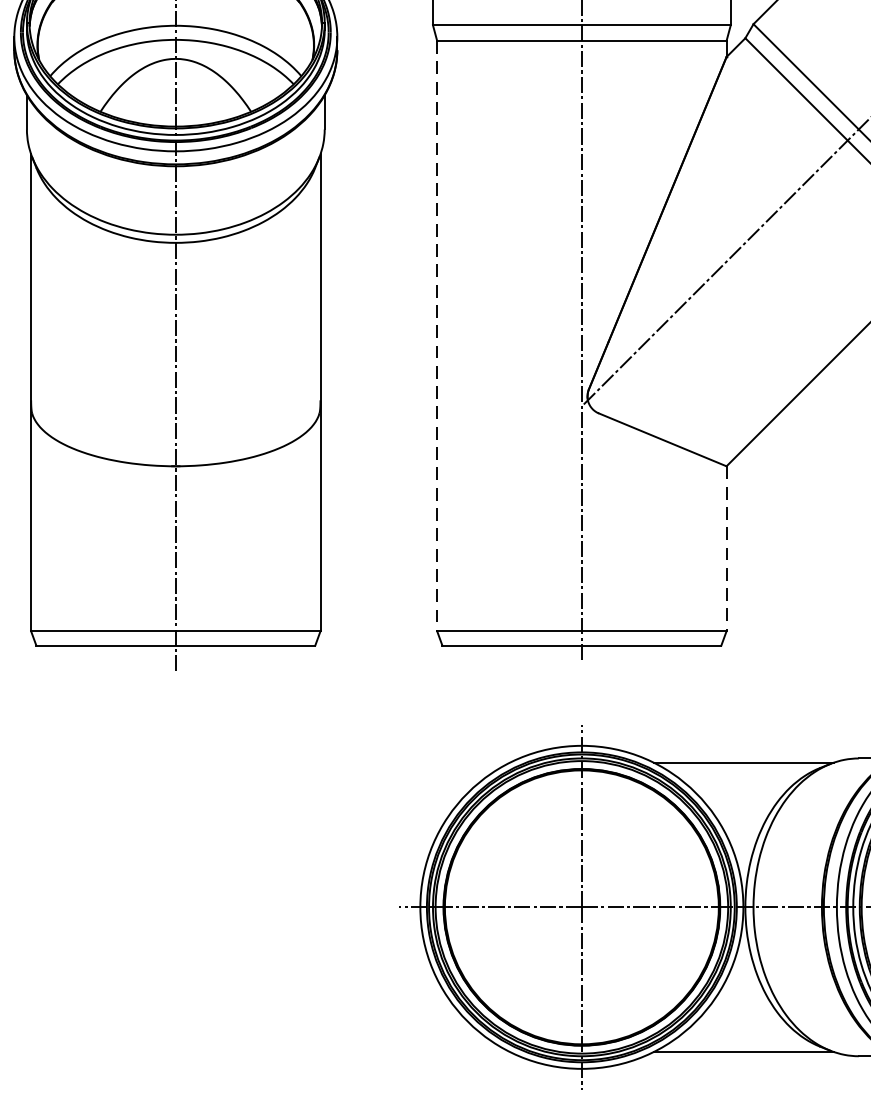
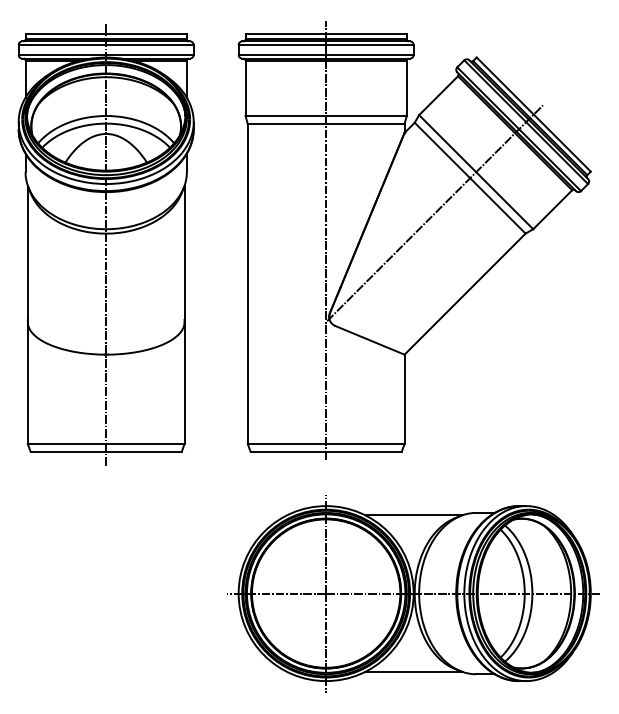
line: (436, 336) -> (247, 284), dashed -> solid
line: (726, 549) -> (404, 399), dashed -> solid

